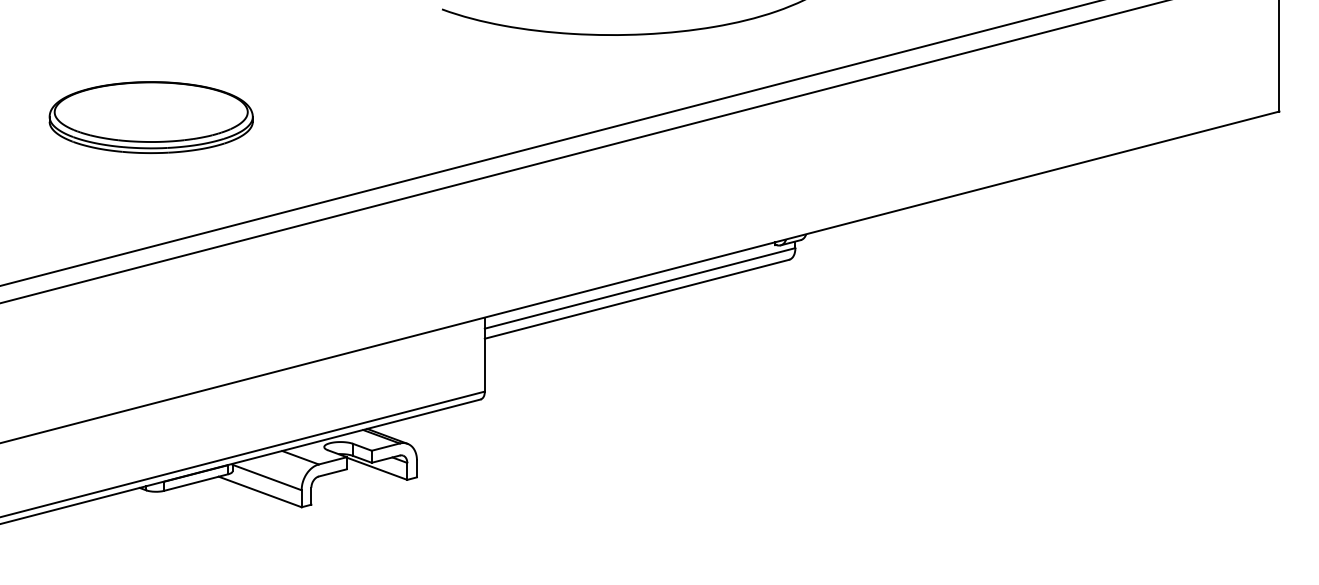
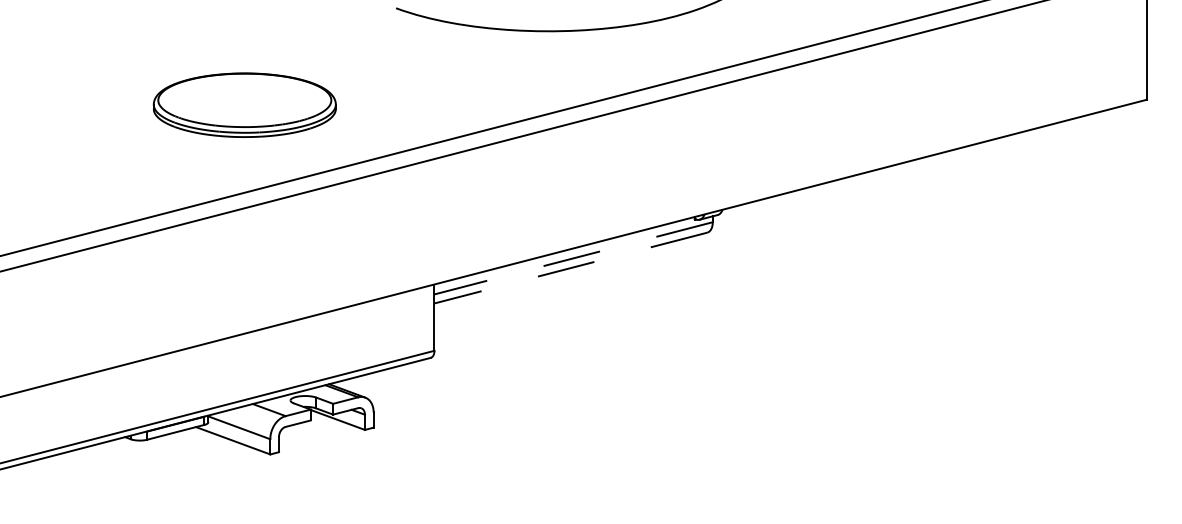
part: (150, 117) -> (244, 105), moved
line: (639, 288) -> (573, 258), solid -> dashed
line: (636, 299) -> (570, 268), solid -> dashed

